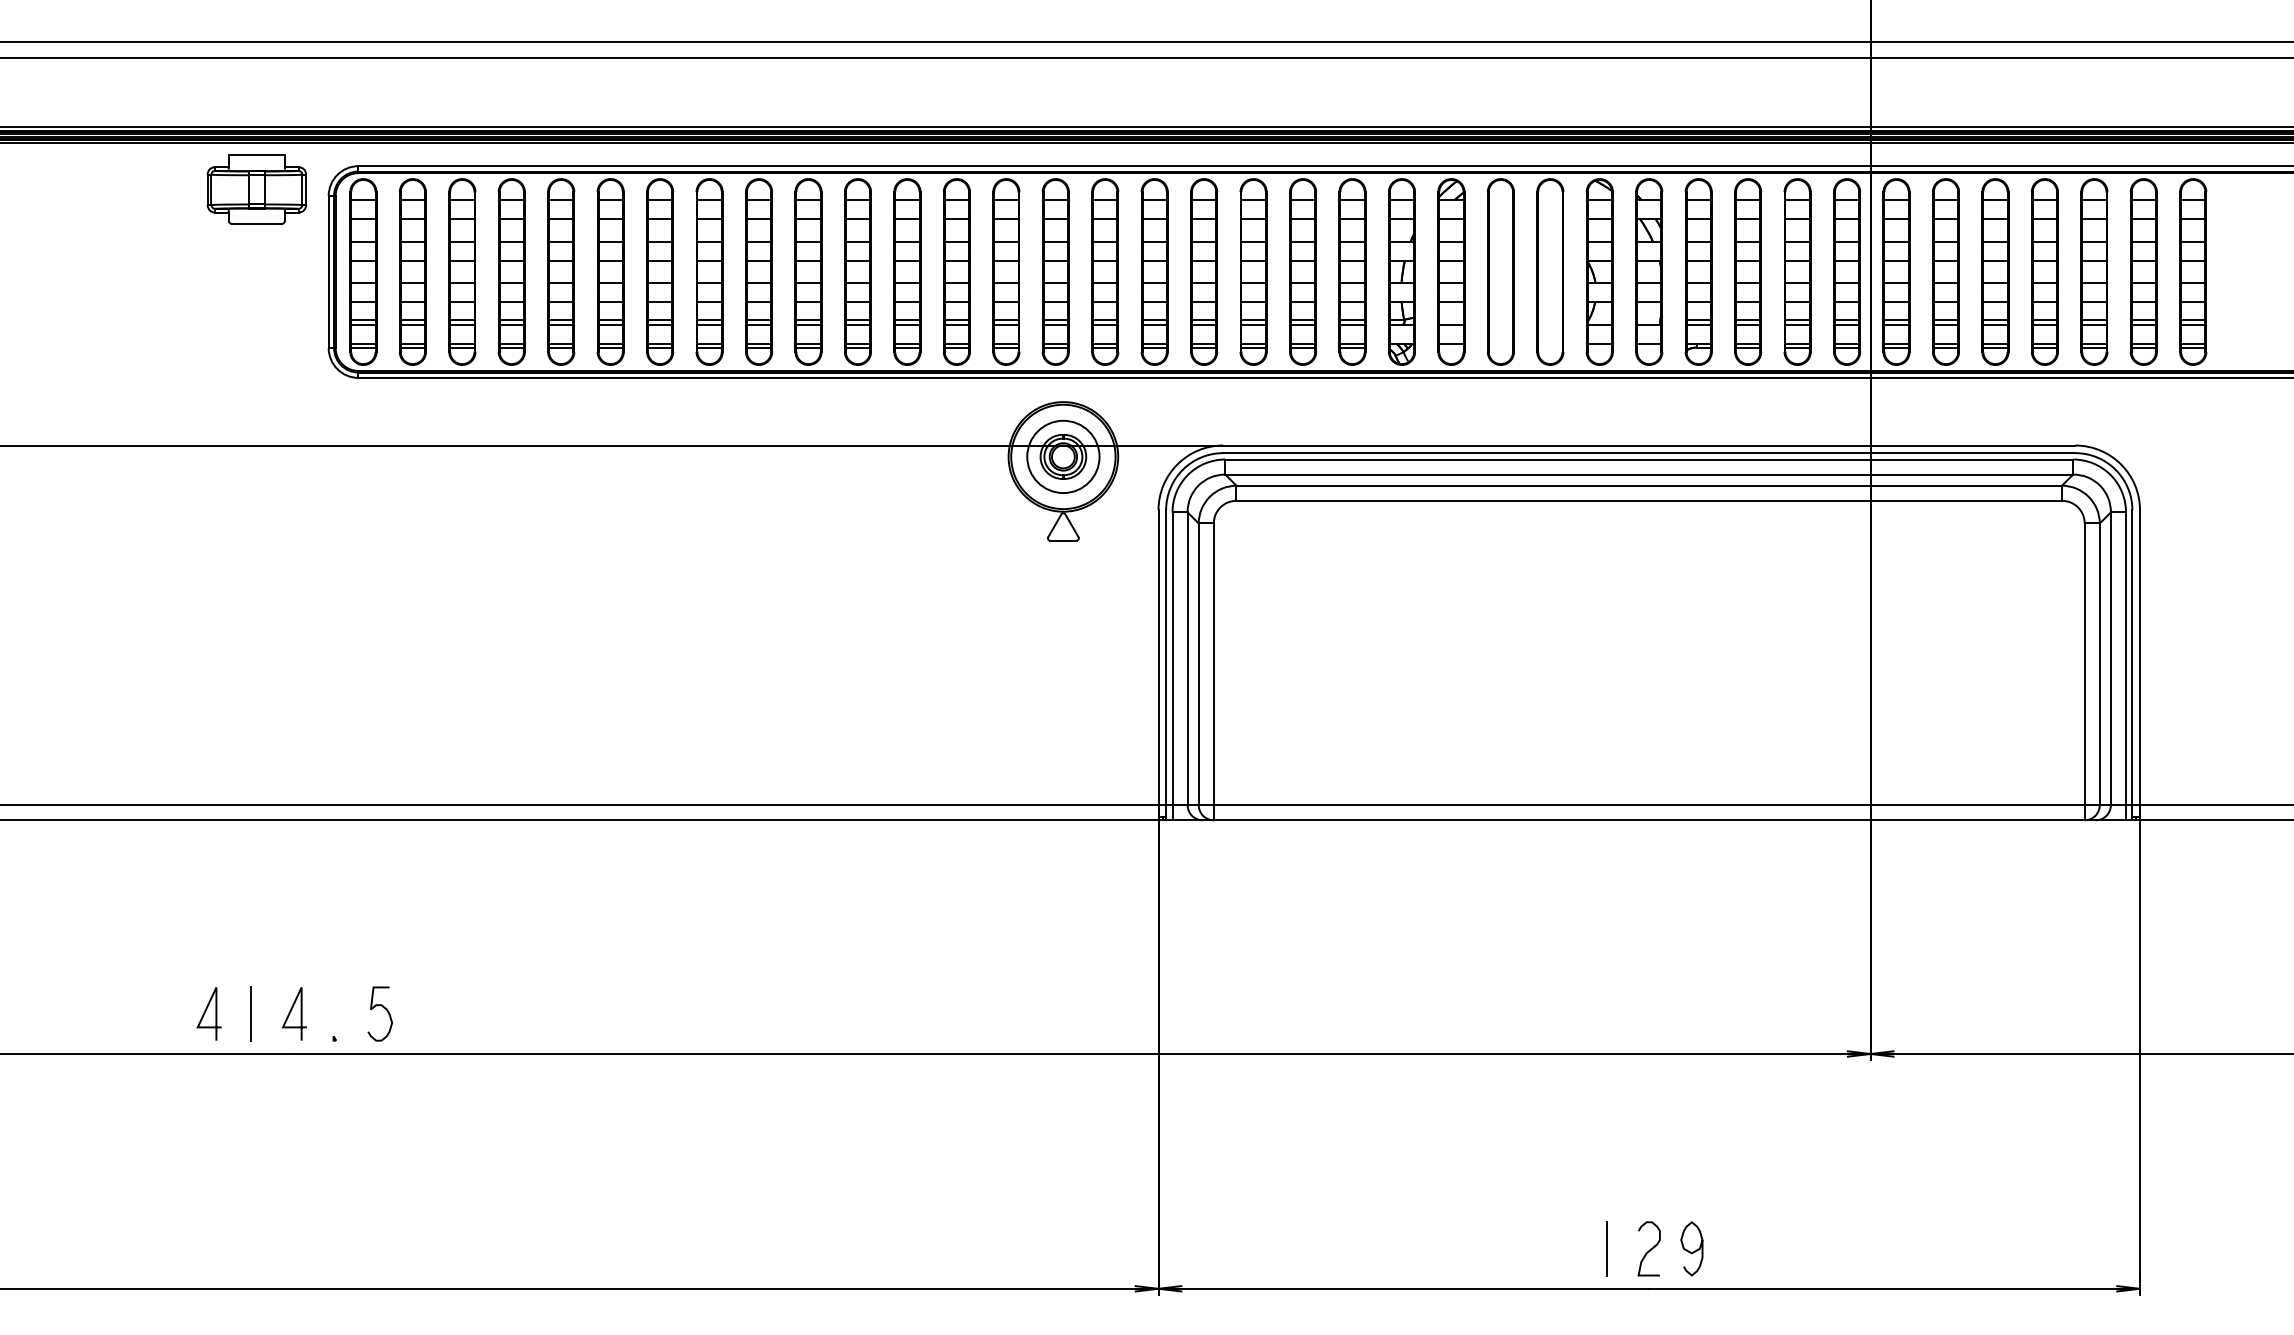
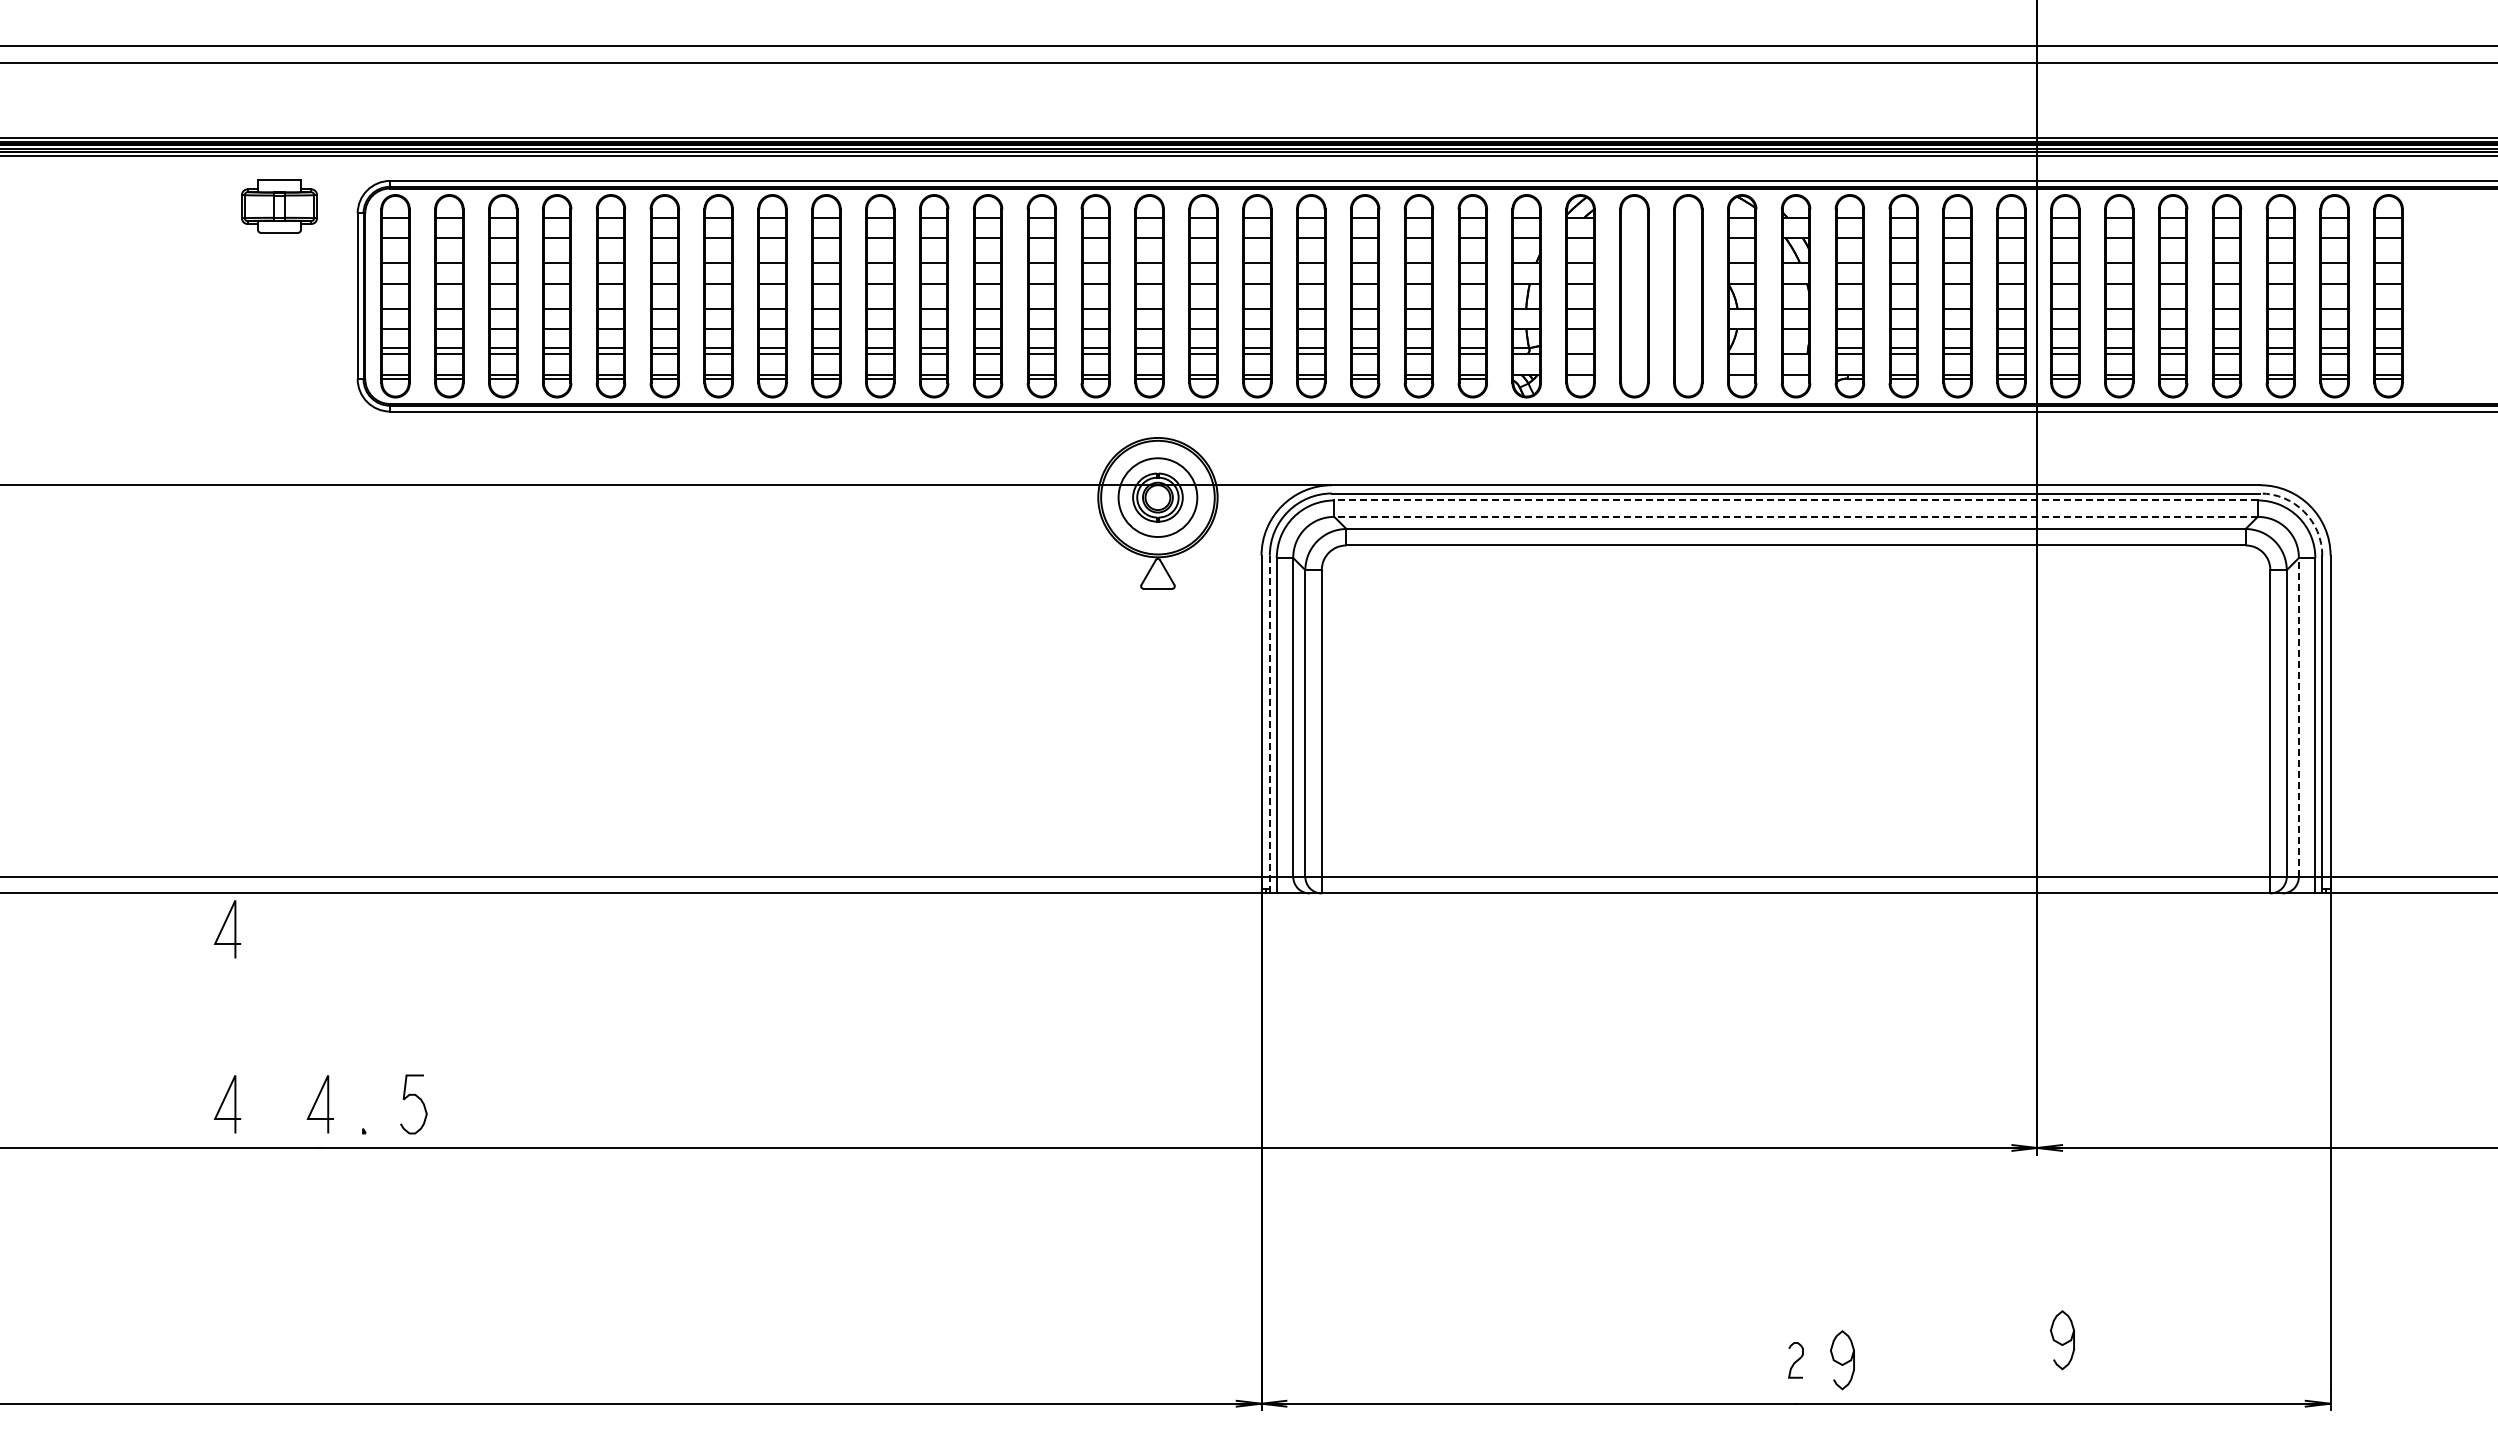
part: (256, 189) -> (279, 206), size x0.7
line: (1649, 459) -> (1796, 500), solid -> dashed
arc: (2116, 469) -> (2304, 511), solid -> dashed
line: (1649, 474) -> (1796, 516), solid -> dashed
line: (2110, 657) -> (2298, 716), solid -> dashed
line: (1165, 665) -> (1269, 724), solid -> dashed
line: (205, 852) -> (223, 928), added
line: (251, 1014) -> (273, 1104), removed
curve: (1892, 1232) -> (2060, 1342), added
line: (1606, 1249) -> (1749, 1360), removed
part: (1648, 1249) -> (1795, 1360), size x0.6

